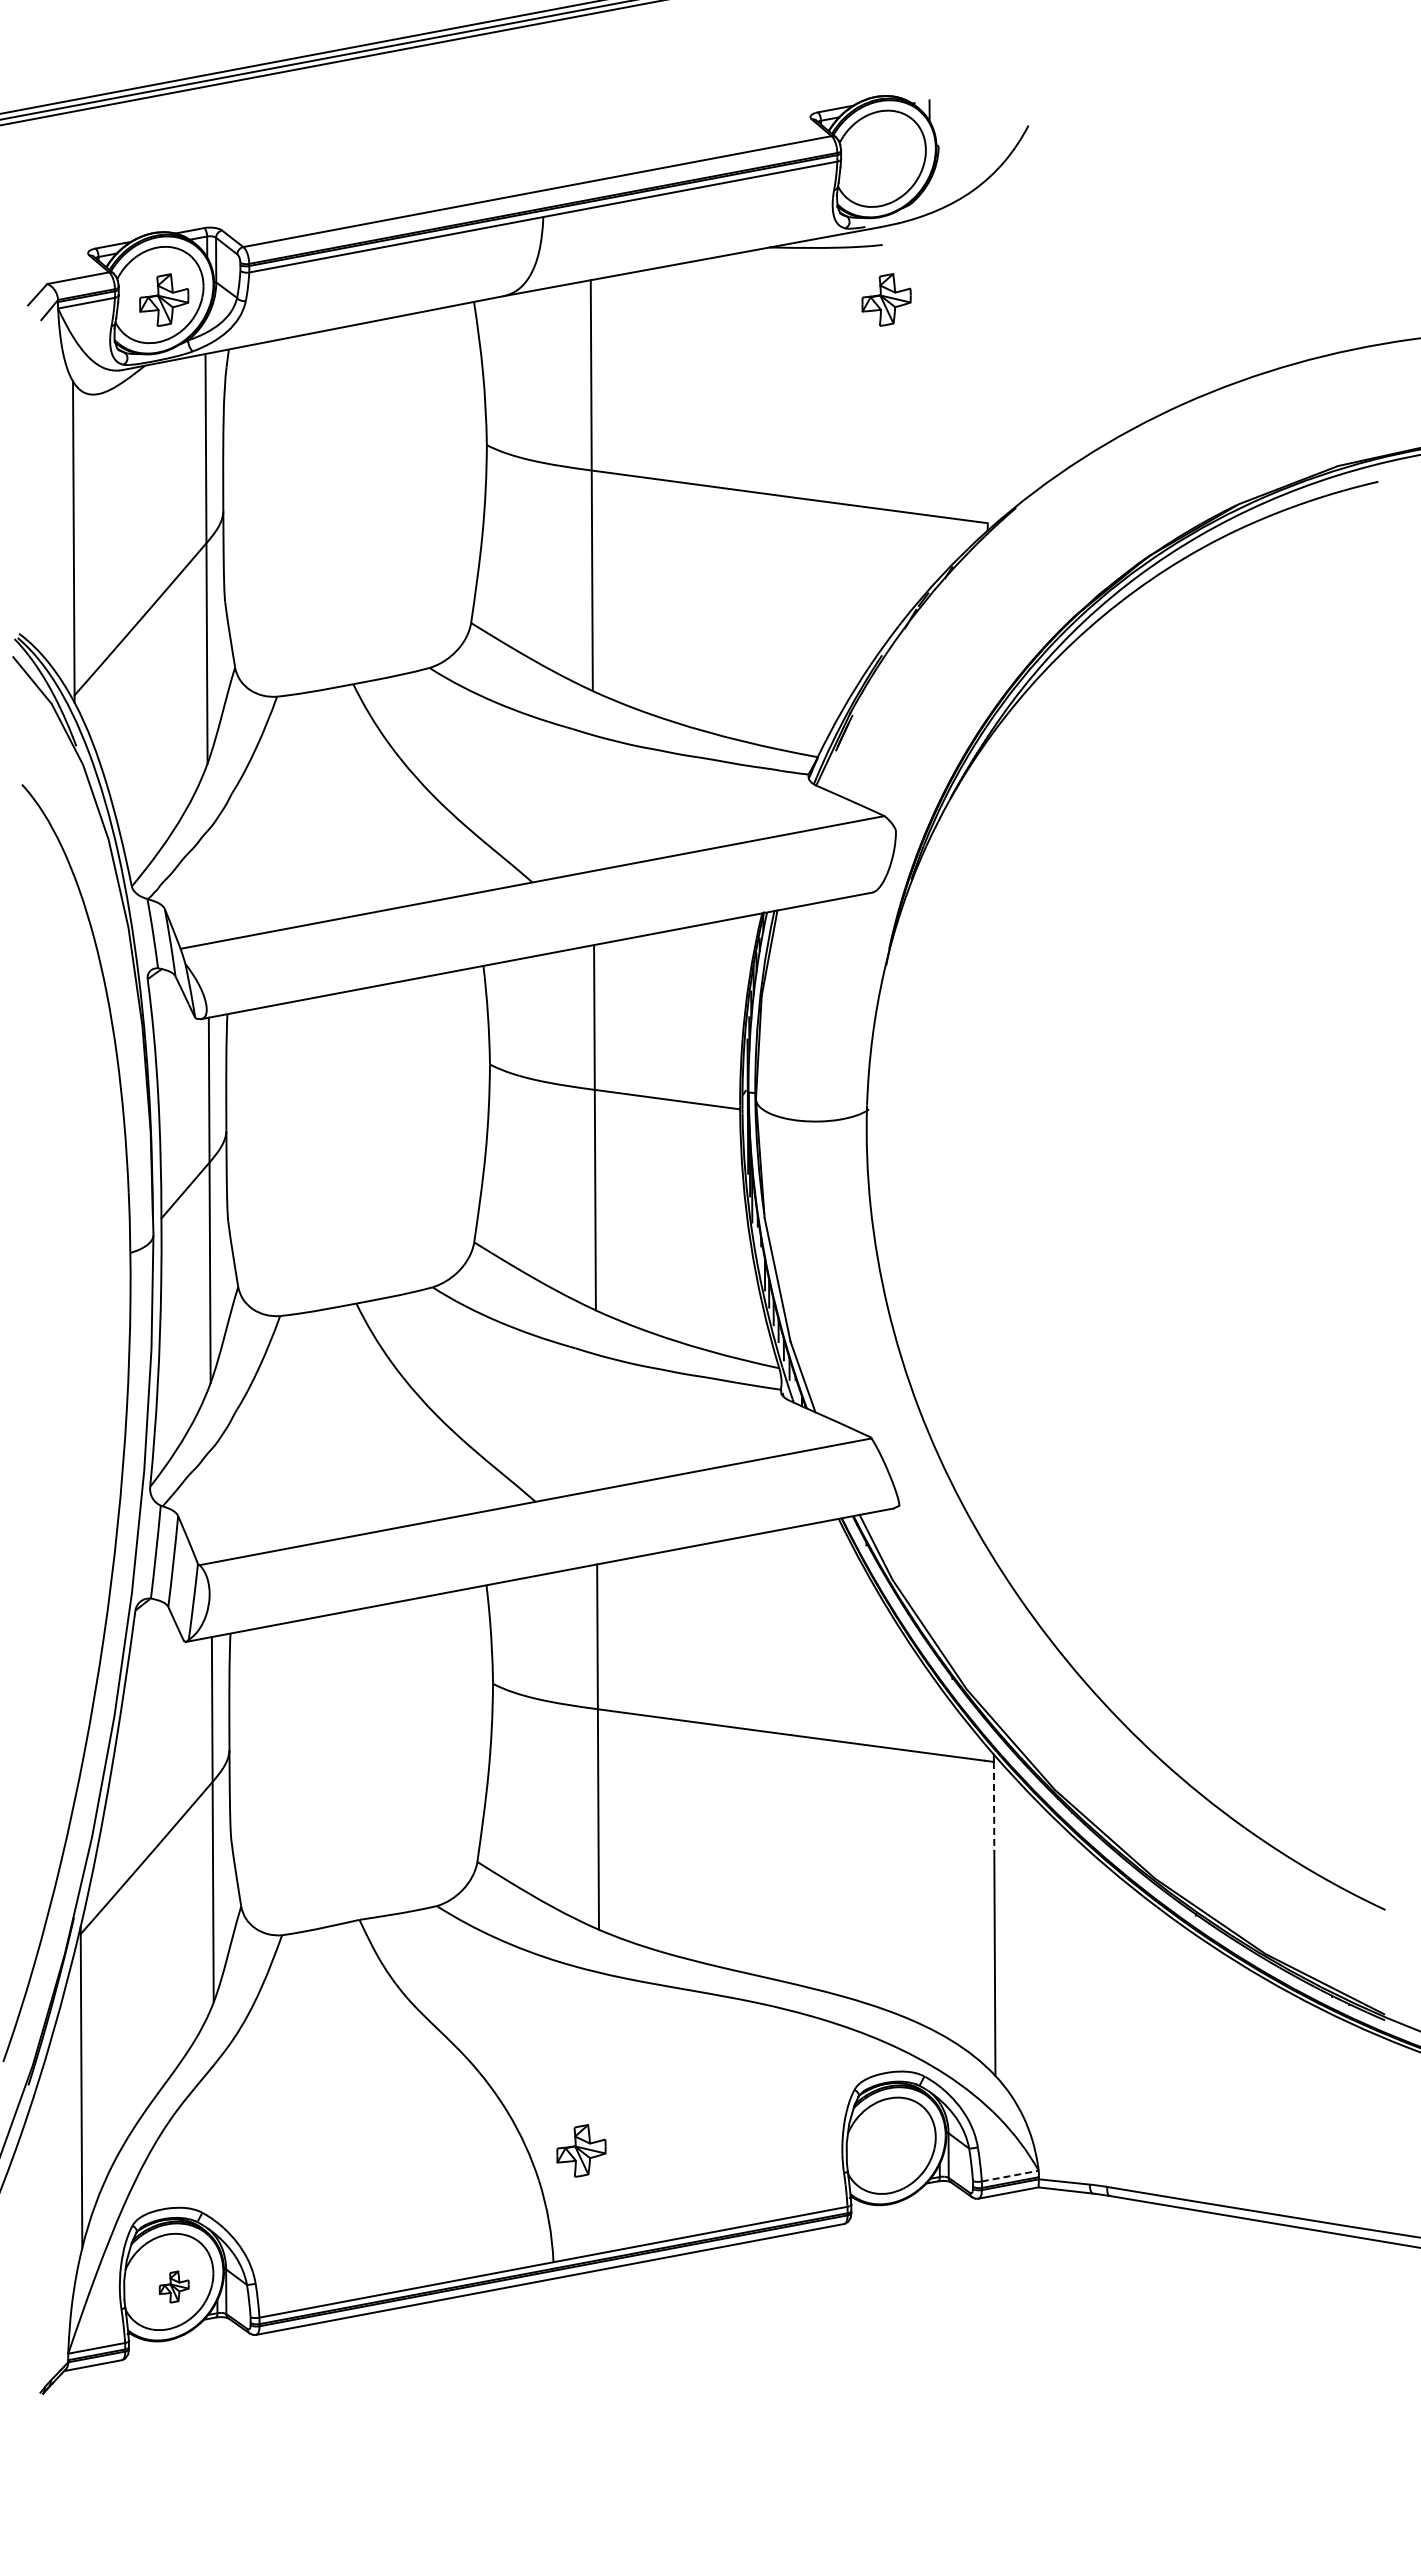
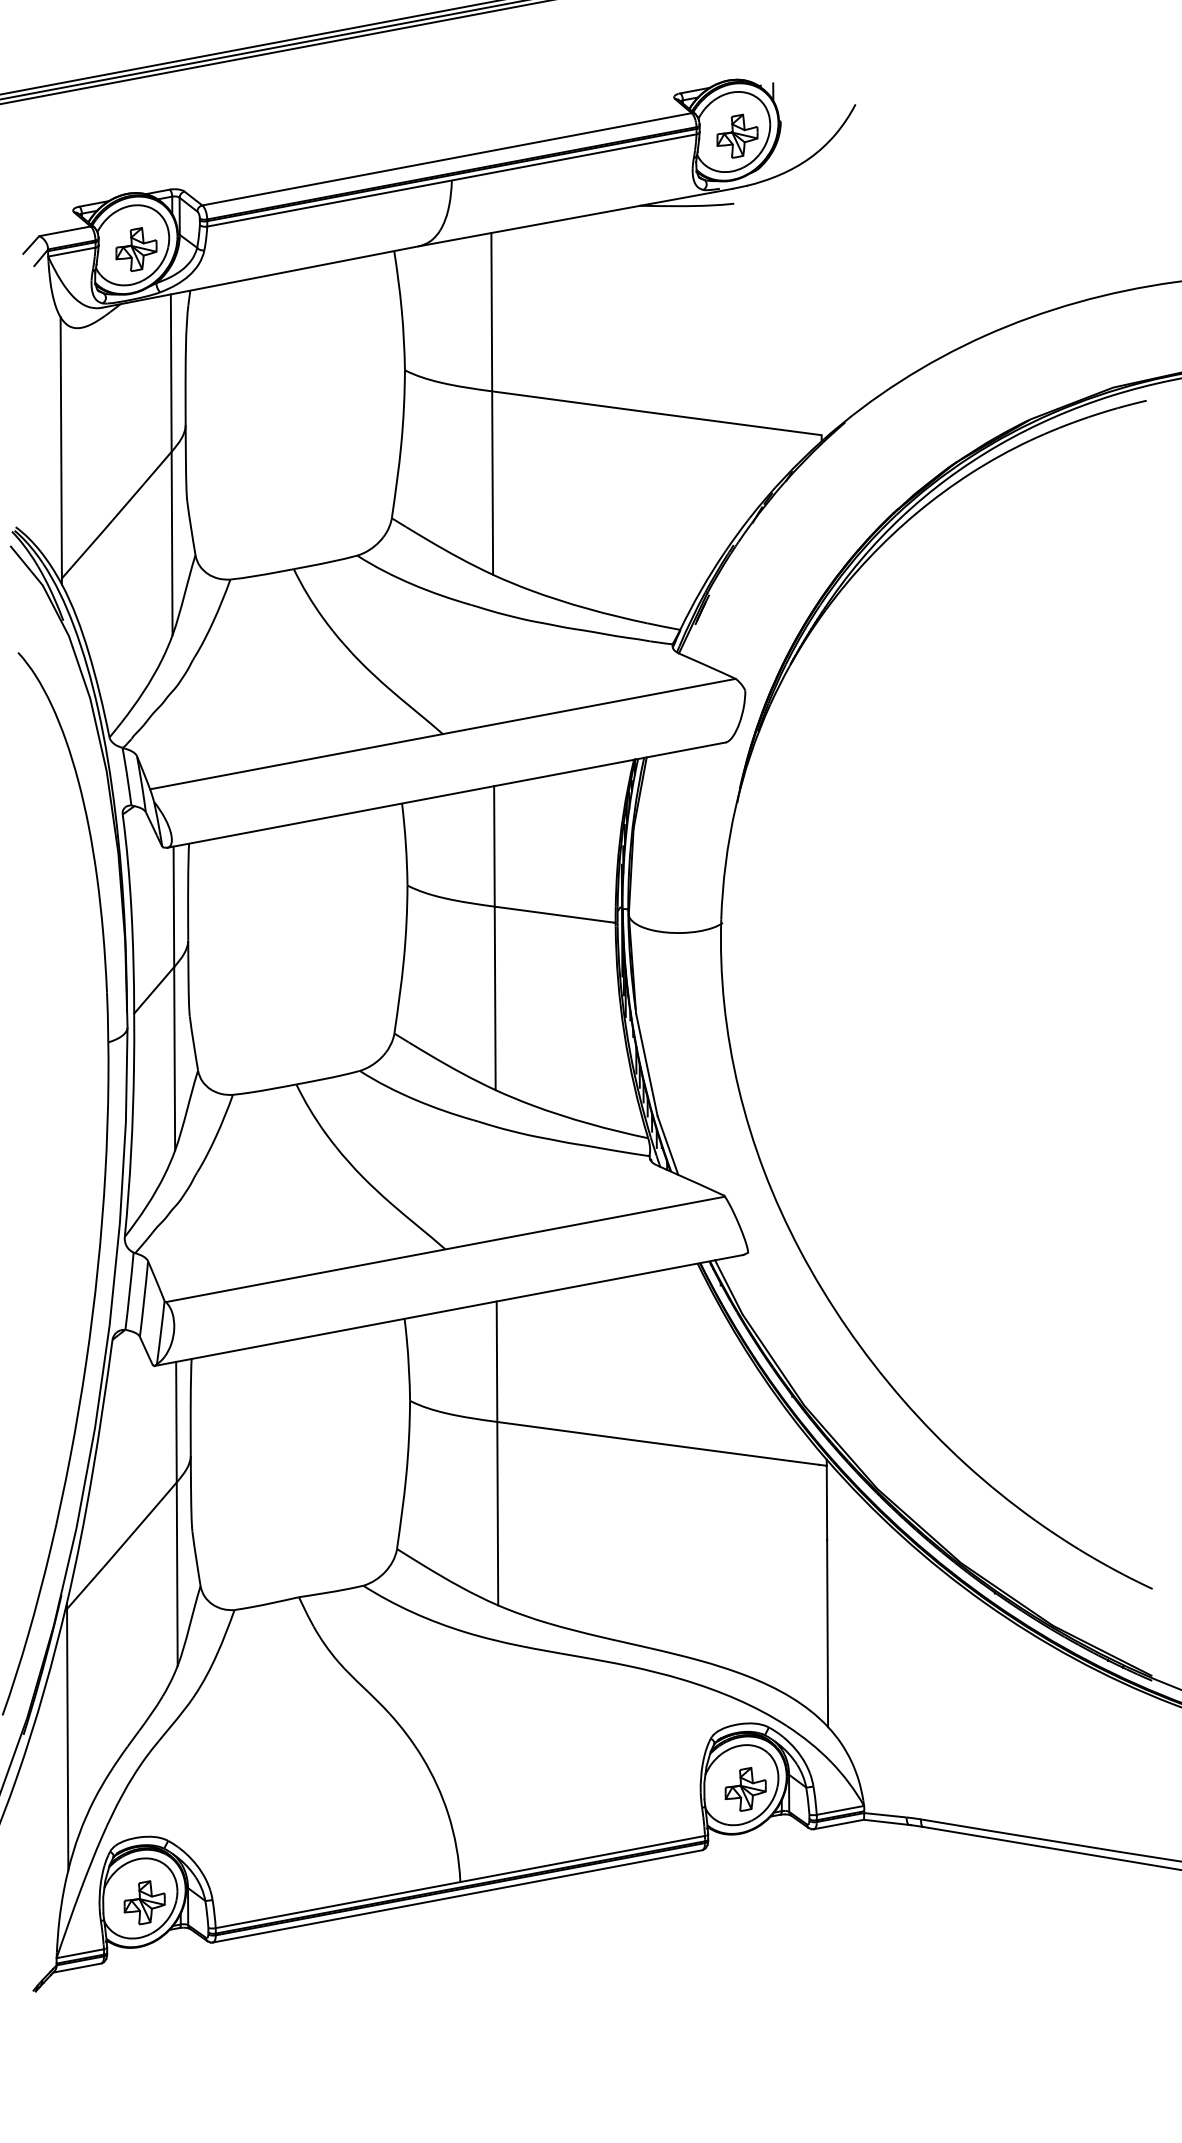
part: (886, 299) -> (737, 135), moved
line: (994, 1806) -> (827, 1502), dashed -> solid
part: (581, 2150) -> (745, 1789), moved
line: (1010, 2176) -> (840, 1810), dashed -> solid
part: (174, 2286) -> (145, 1902), size x1.67

